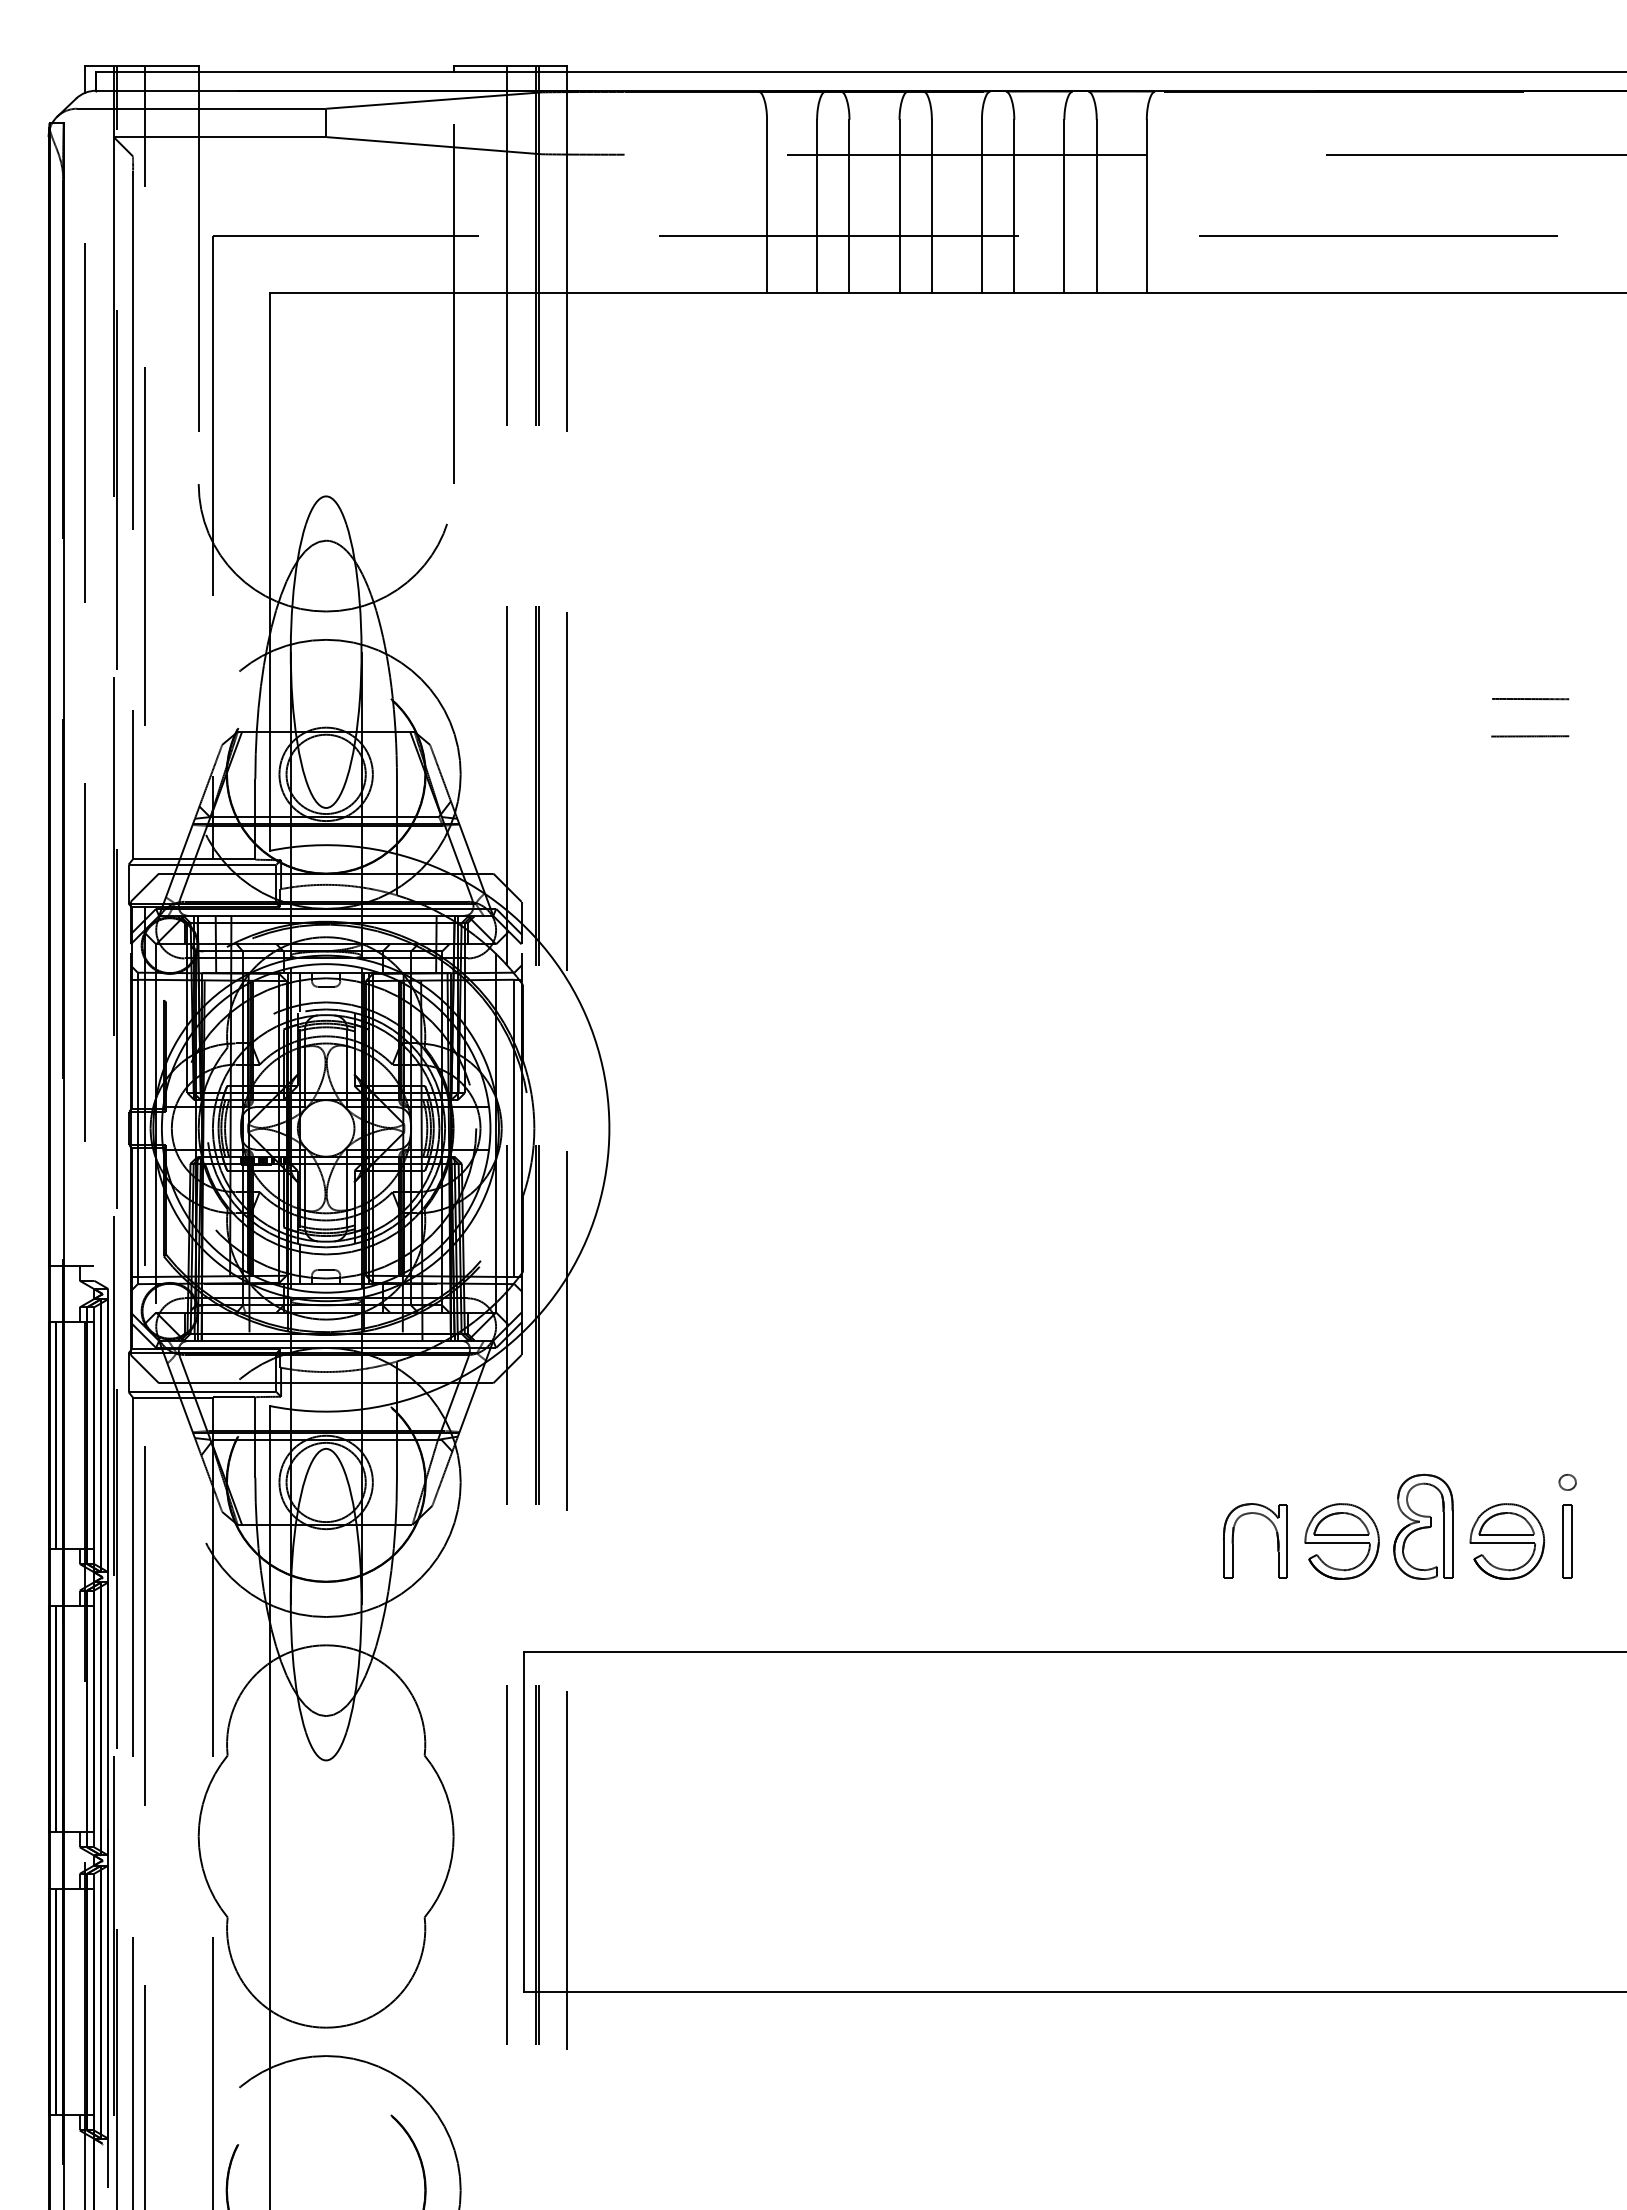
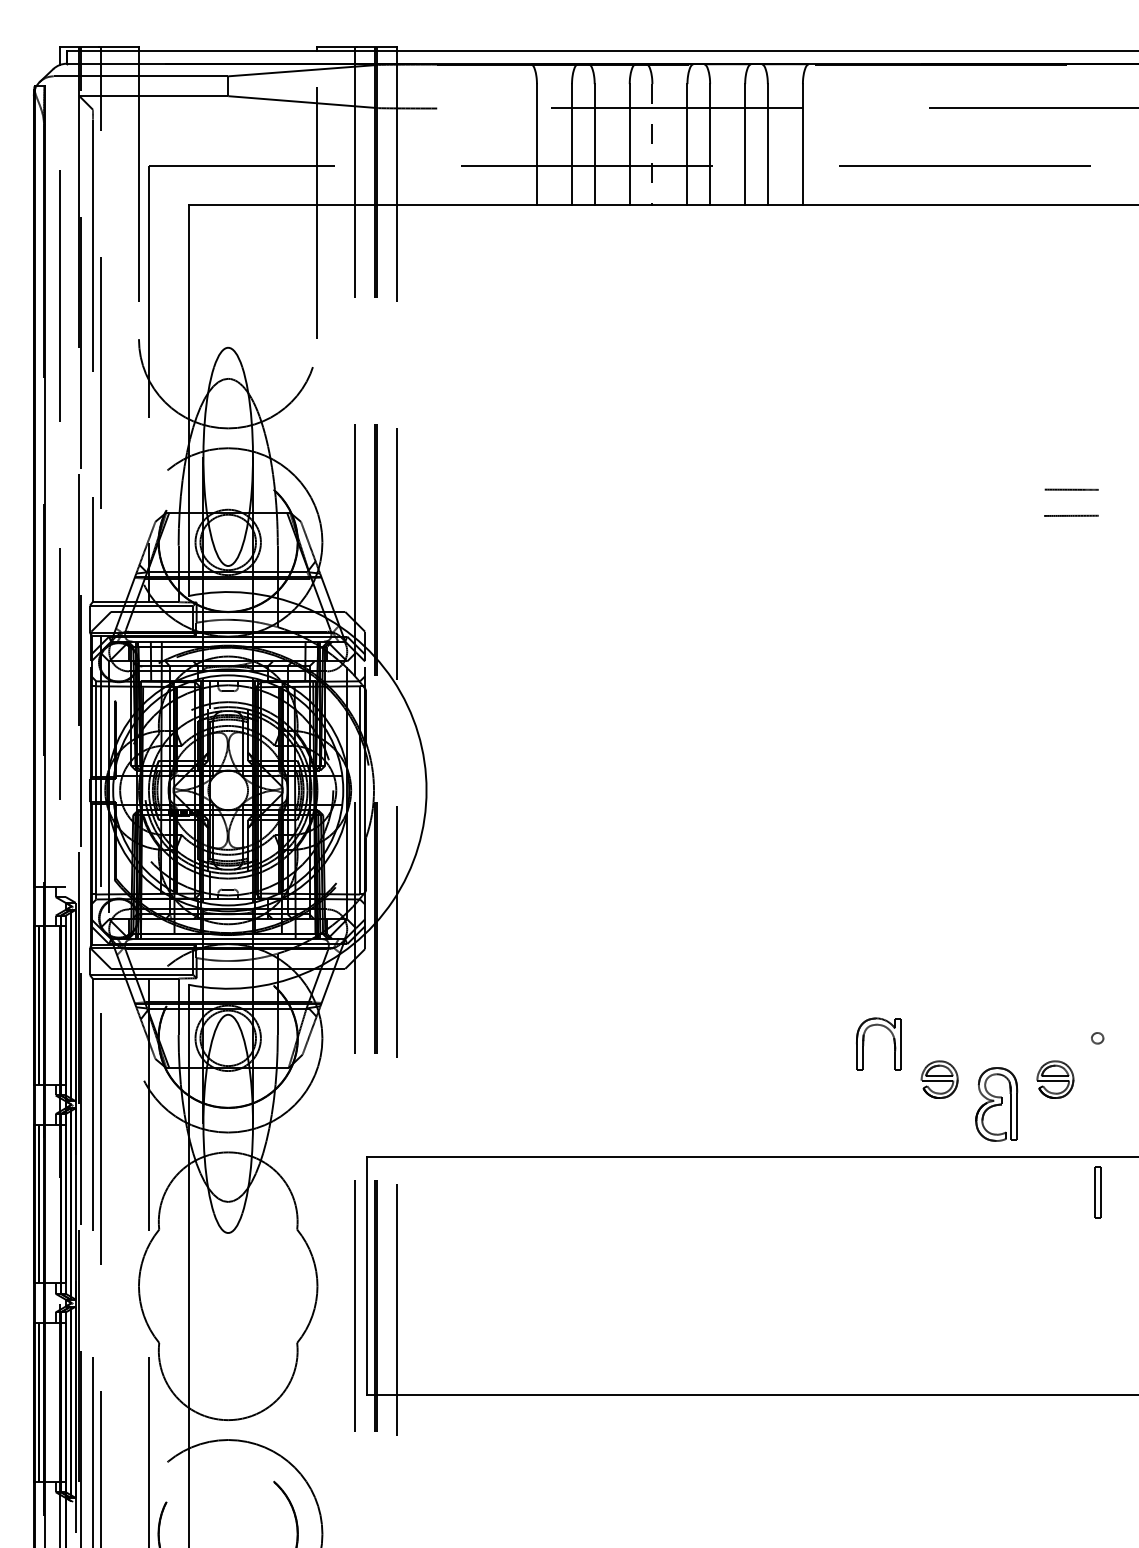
line: (931, 206) -> (652, 144), solid -> dashed
part: (1423, 1526) -> (996, 1104), moved
part: (1276, 1537) -> (893, 1041), moved
part: (1341, 1541) -> (939, 1079), size x0.7
part: (1507, 1541) -> (1055, 1079), size x0.7
part: (1567, 1541) -> (1097, 1192), moved

